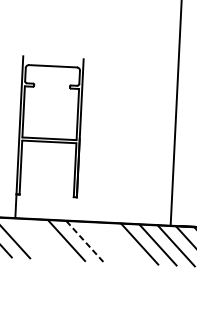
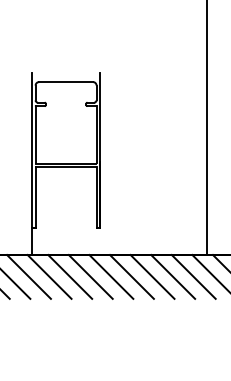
line: (29, 238) -> (49, 276), added
line: (48, 239) -> (70, 276), added
line: (84, 241) -> (111, 276), dashed -> solid
line: (102, 241) -> (131, 276), added
line: (121, 242) -> (152, 276), added

